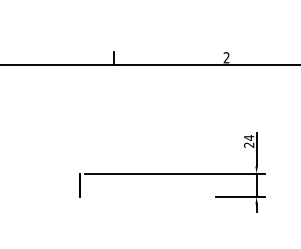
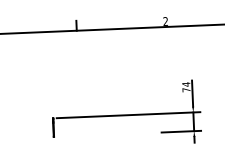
text: (249, 144) -> (186, 89), 24 -> 74

